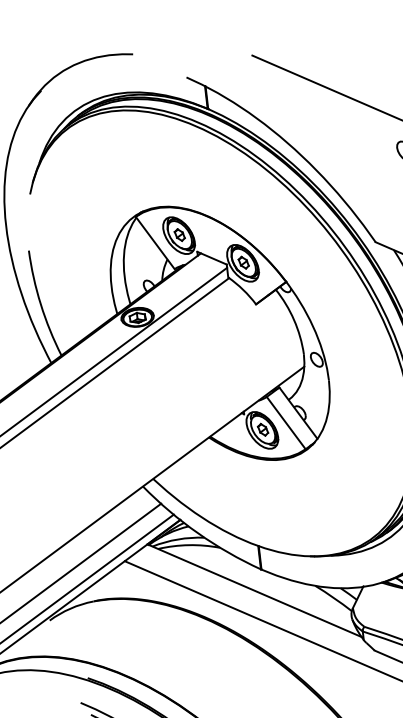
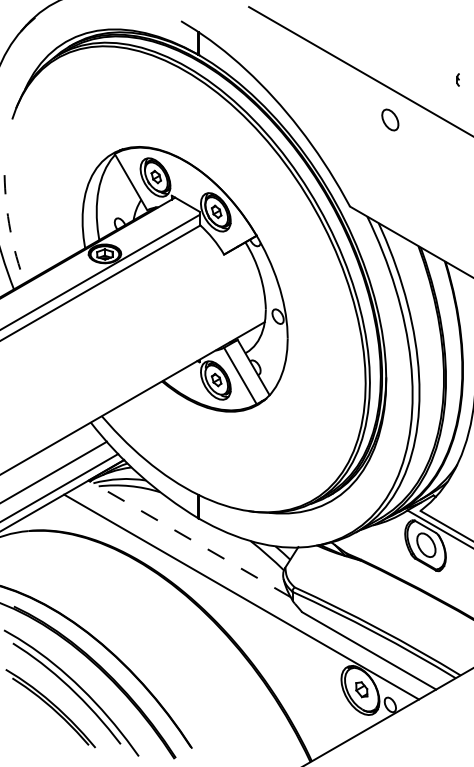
arc: (41, 303) -> (10, 229), solid -> dashed
line: (254, 590) -> (189, 538), solid -> dashed

